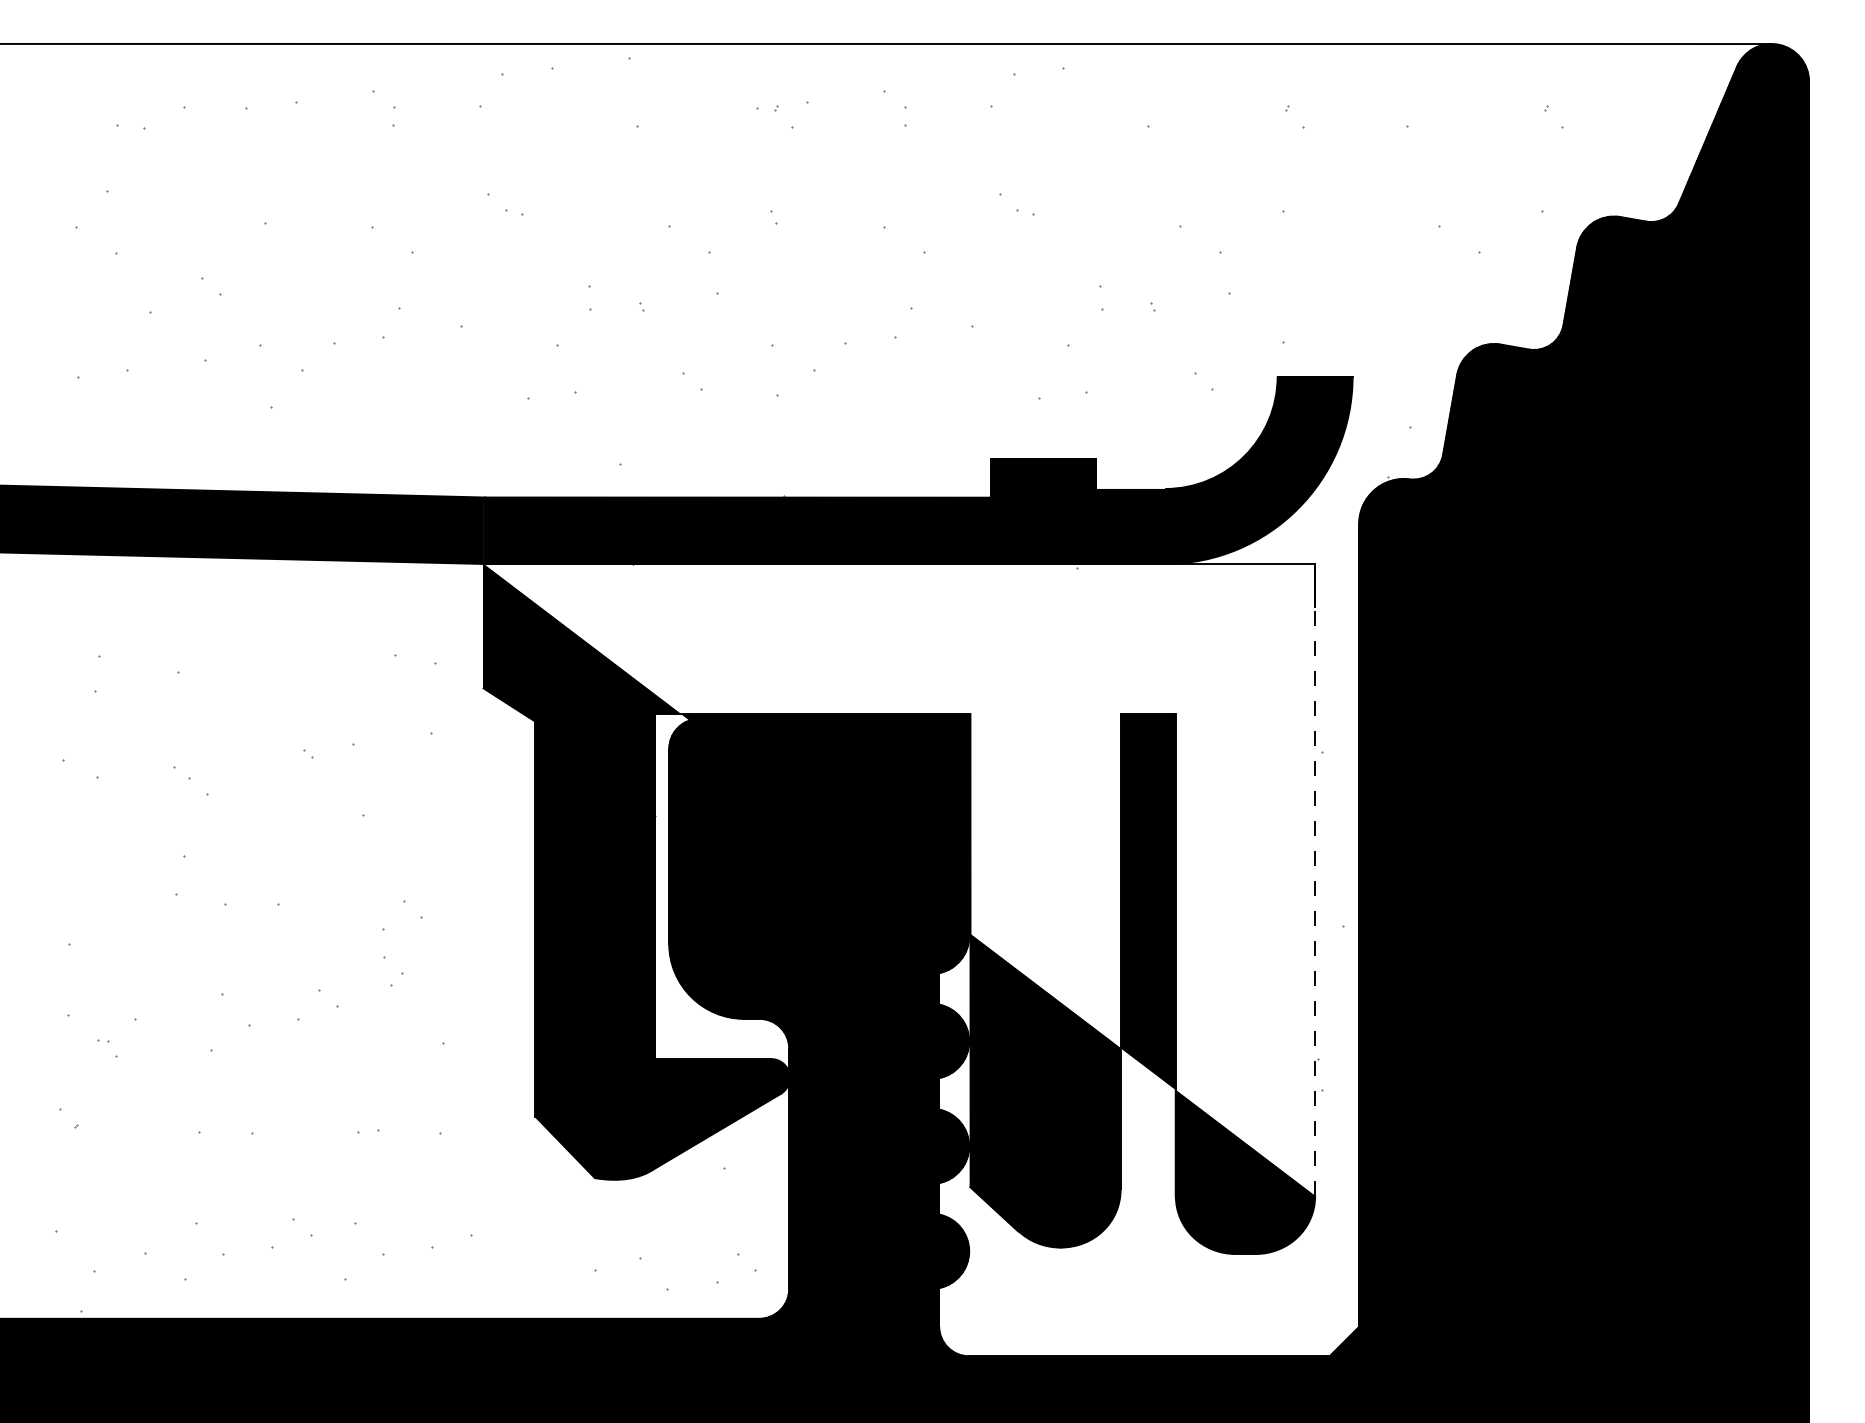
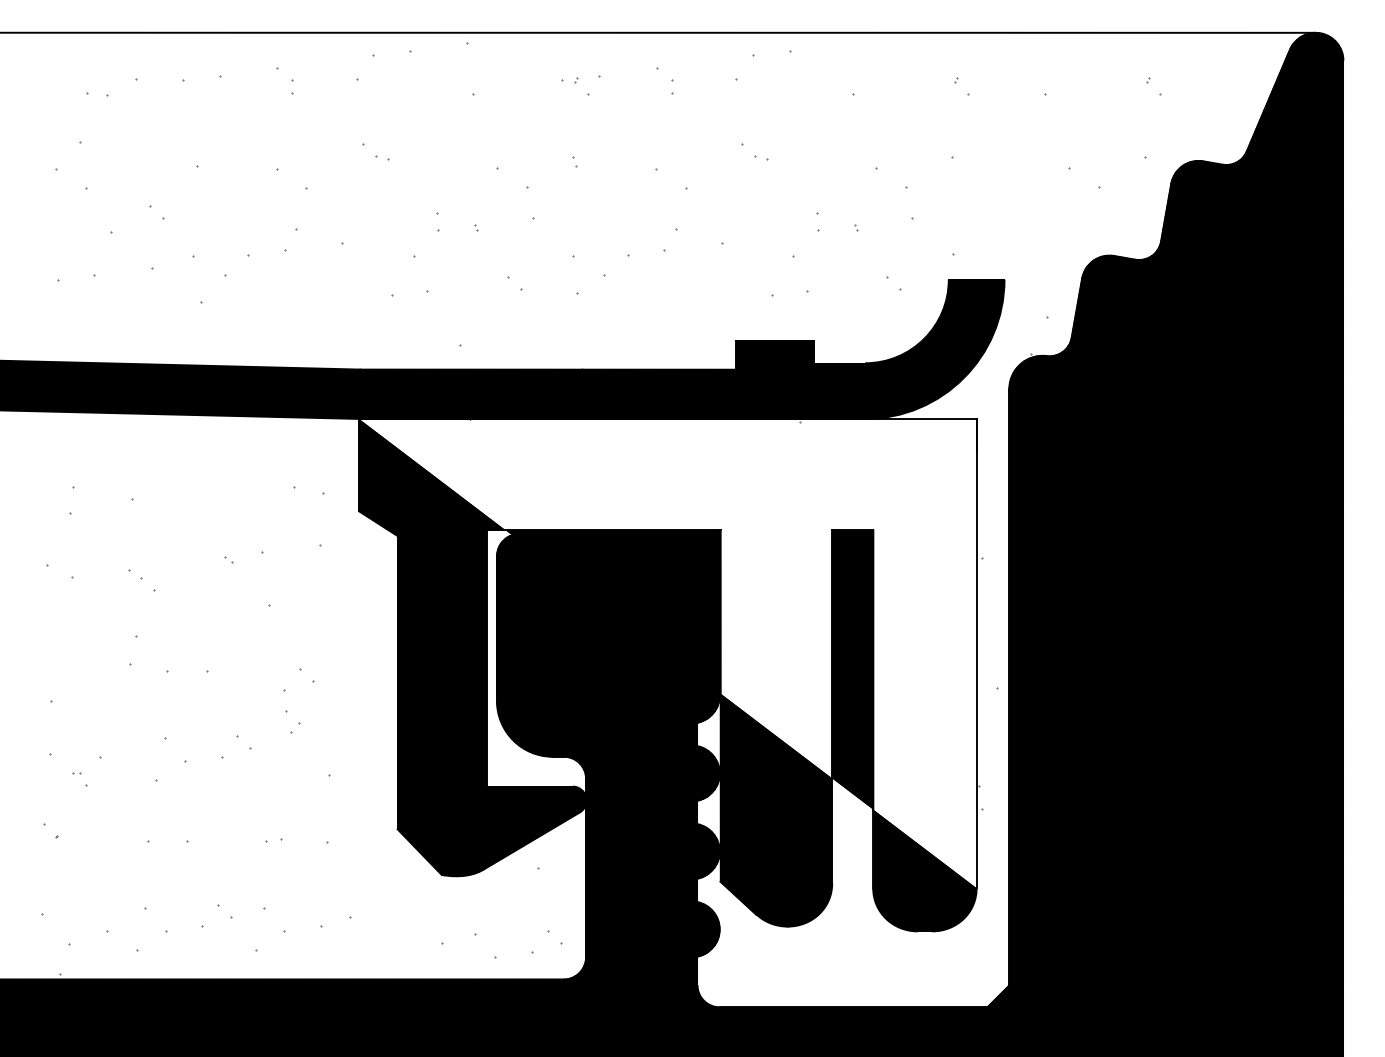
line: (1315, 879) -> (976, 653), dashed -> solid

